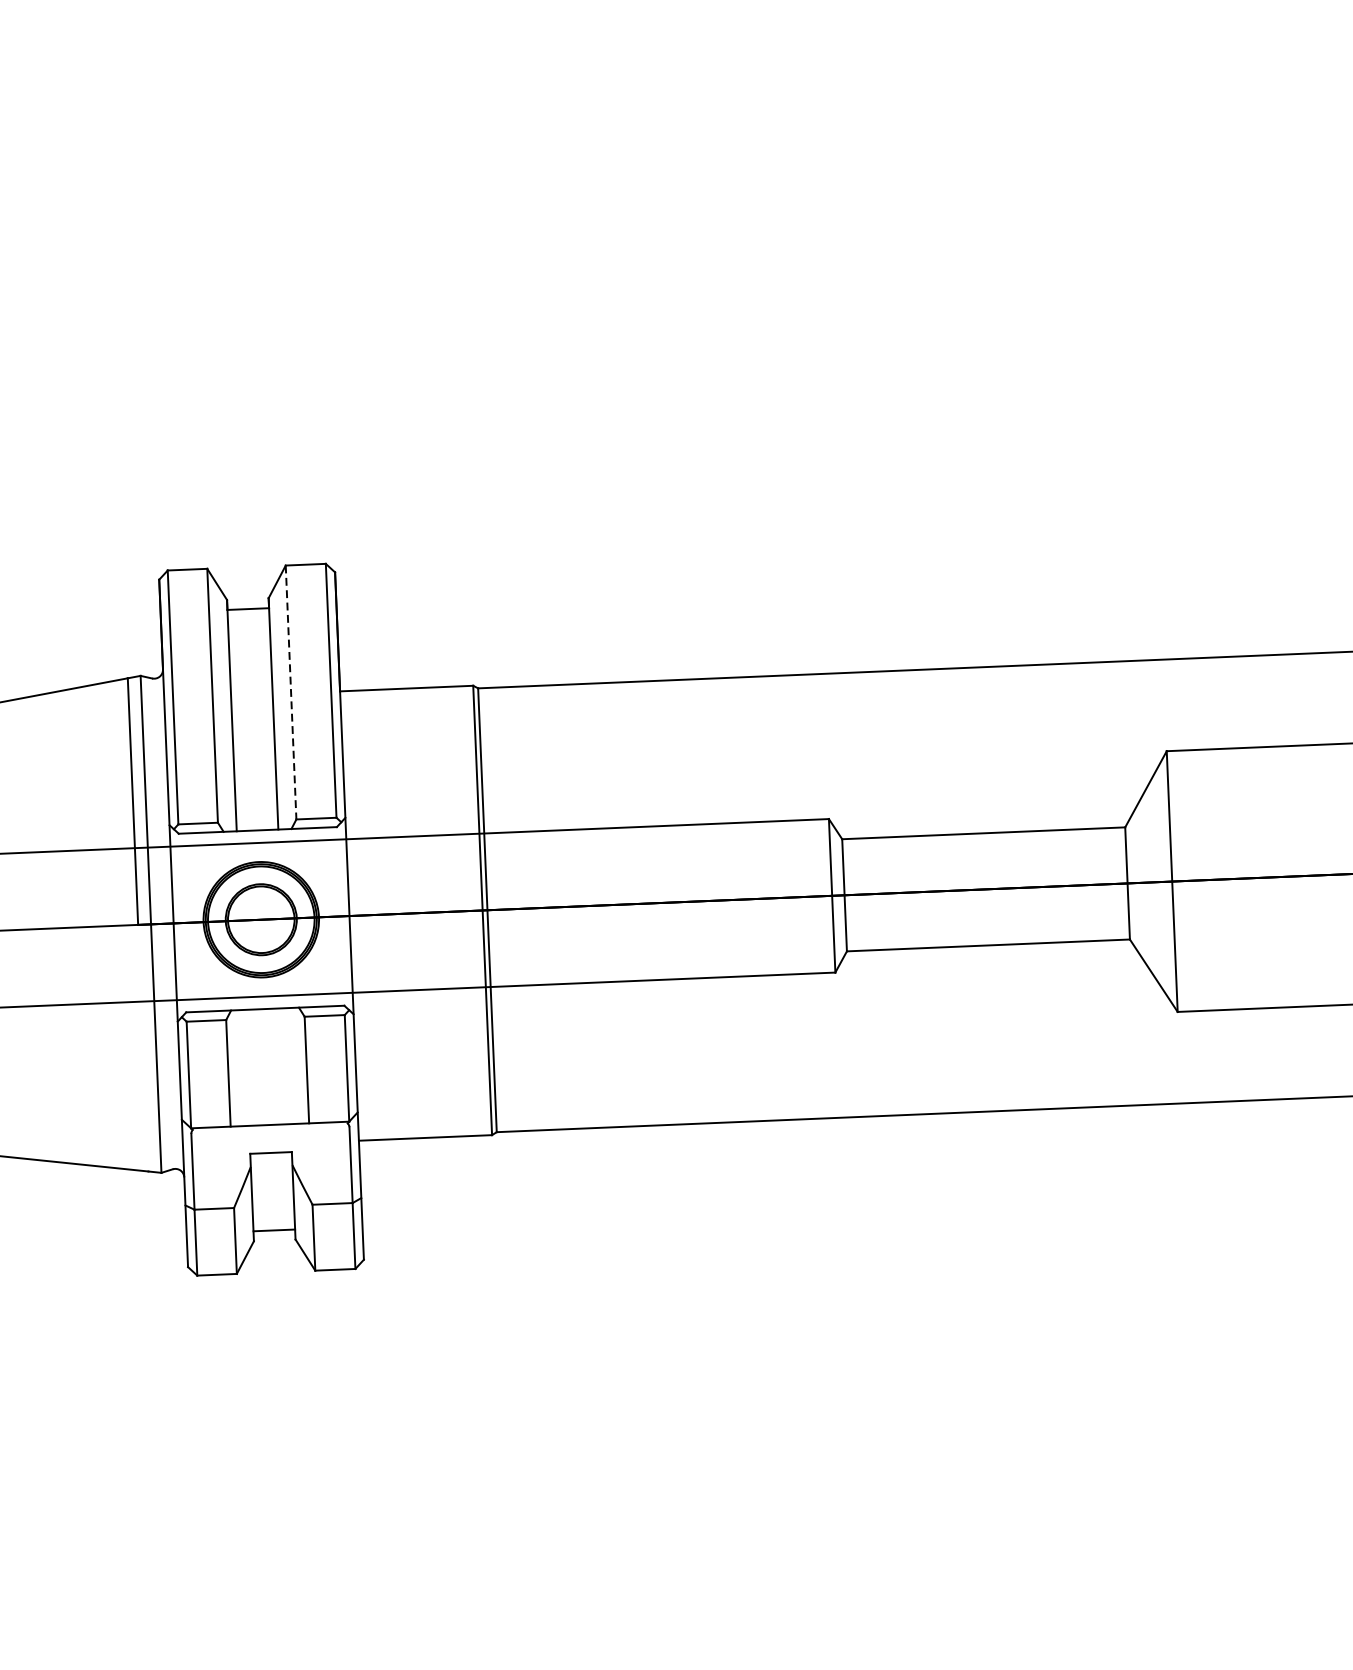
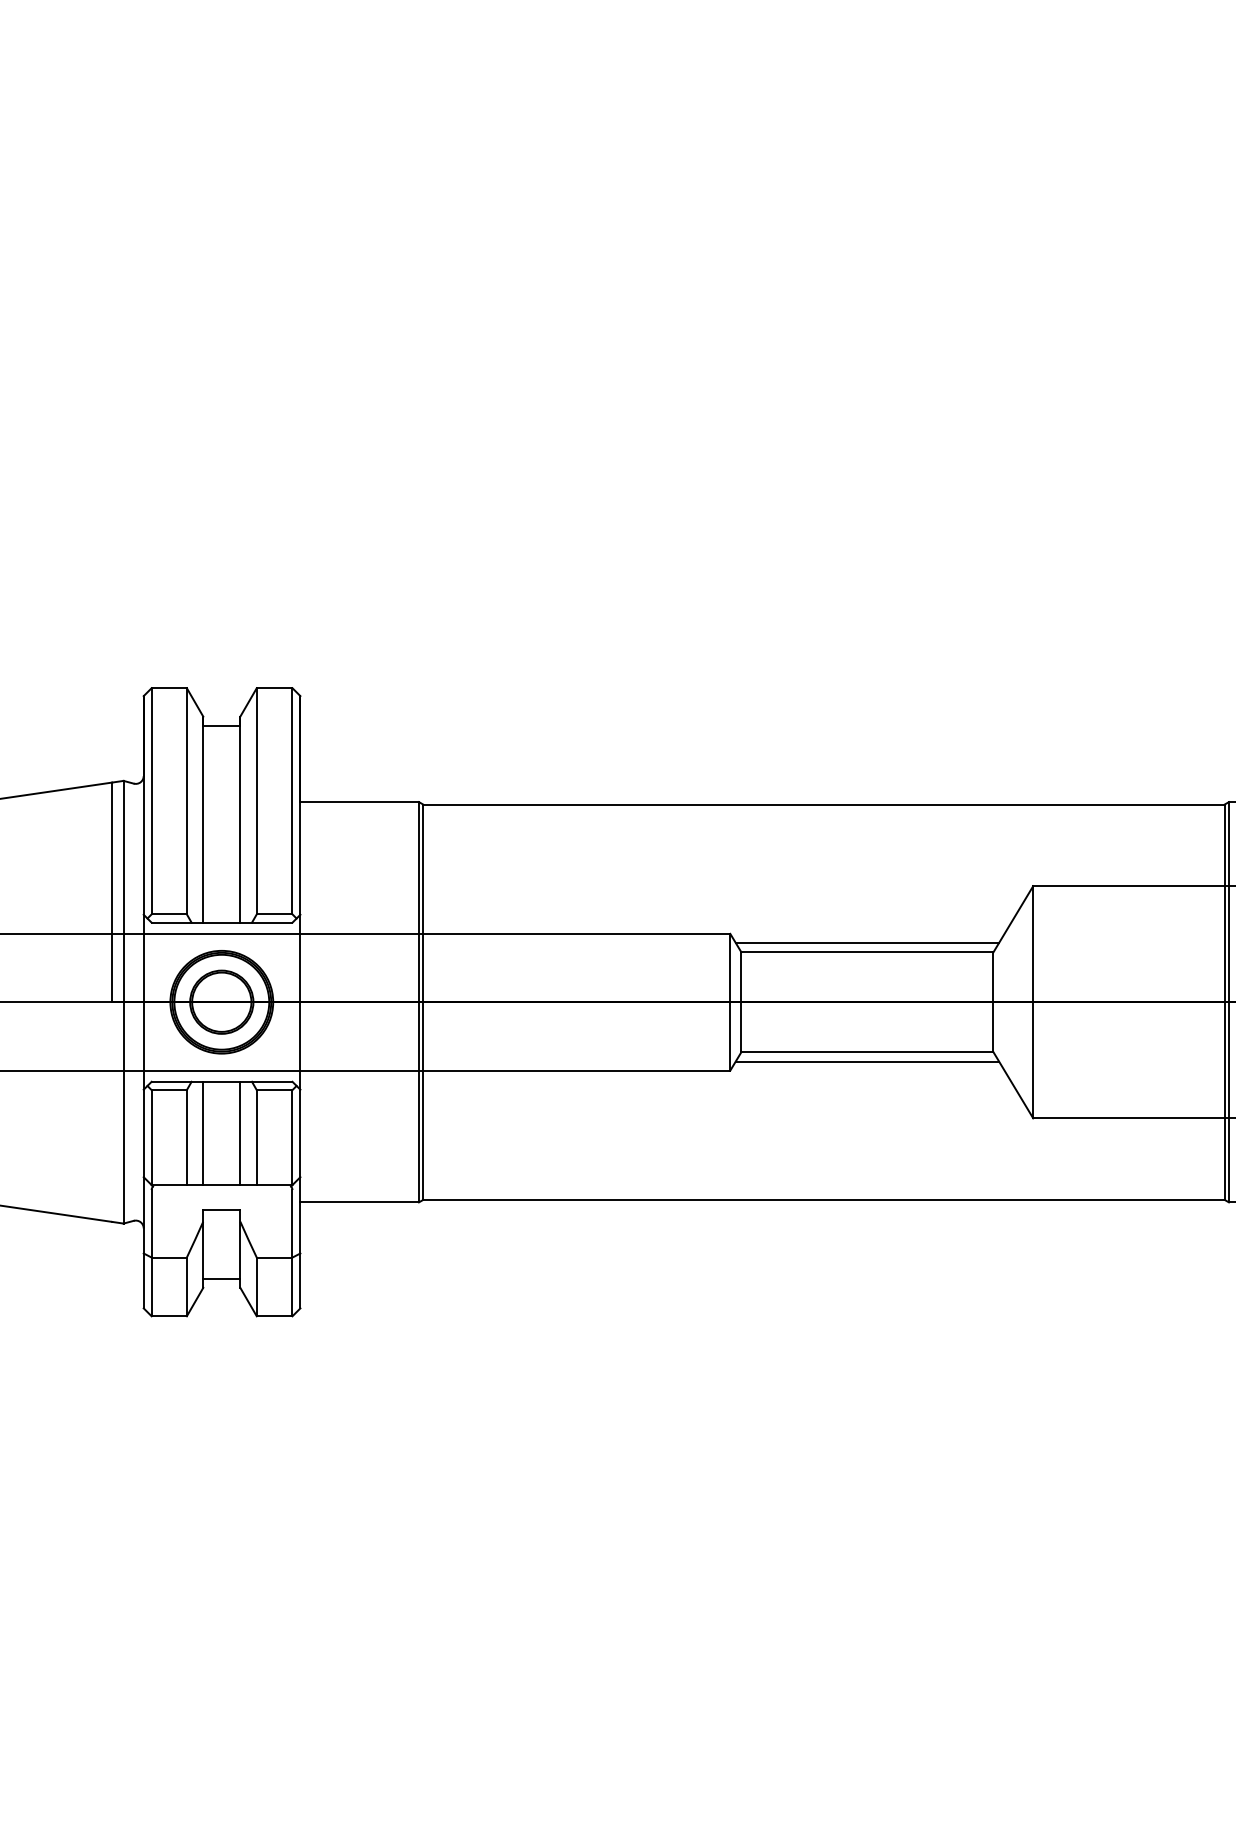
line: (290, 692) -> (256, 801), dashed -> solid
line: (983, 822) -> (867, 942), added
line: (988, 955) -> (867, 1061), added
line: (288, 1066) -> (240, 1133), added
line: (246, 1067) -> (203, 1133), added

